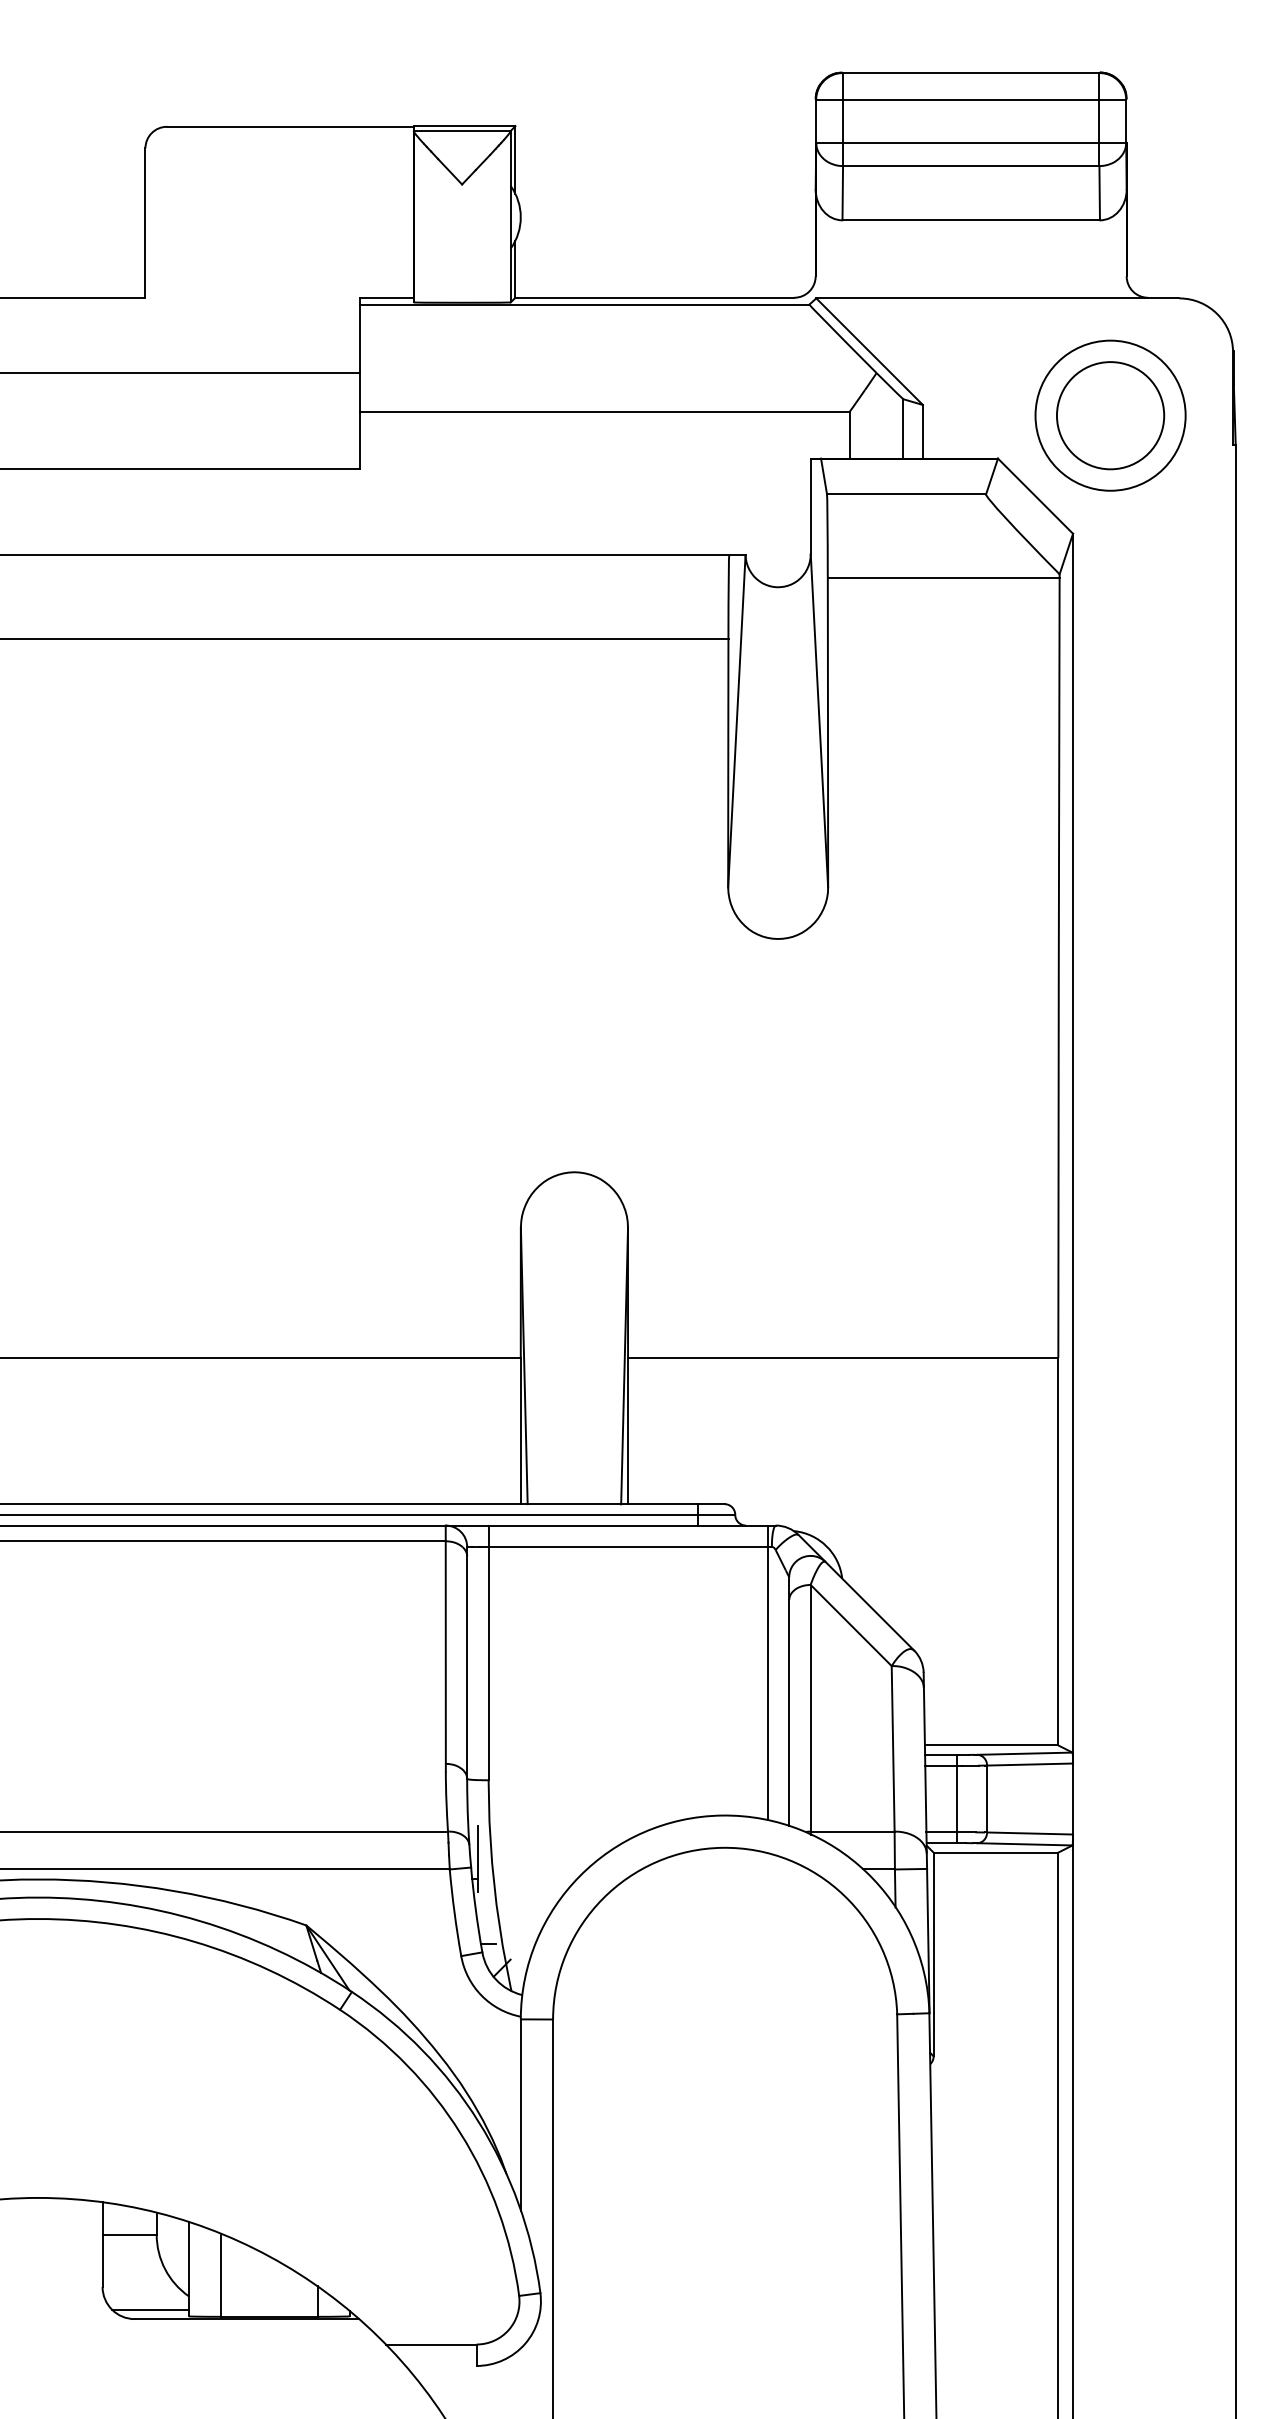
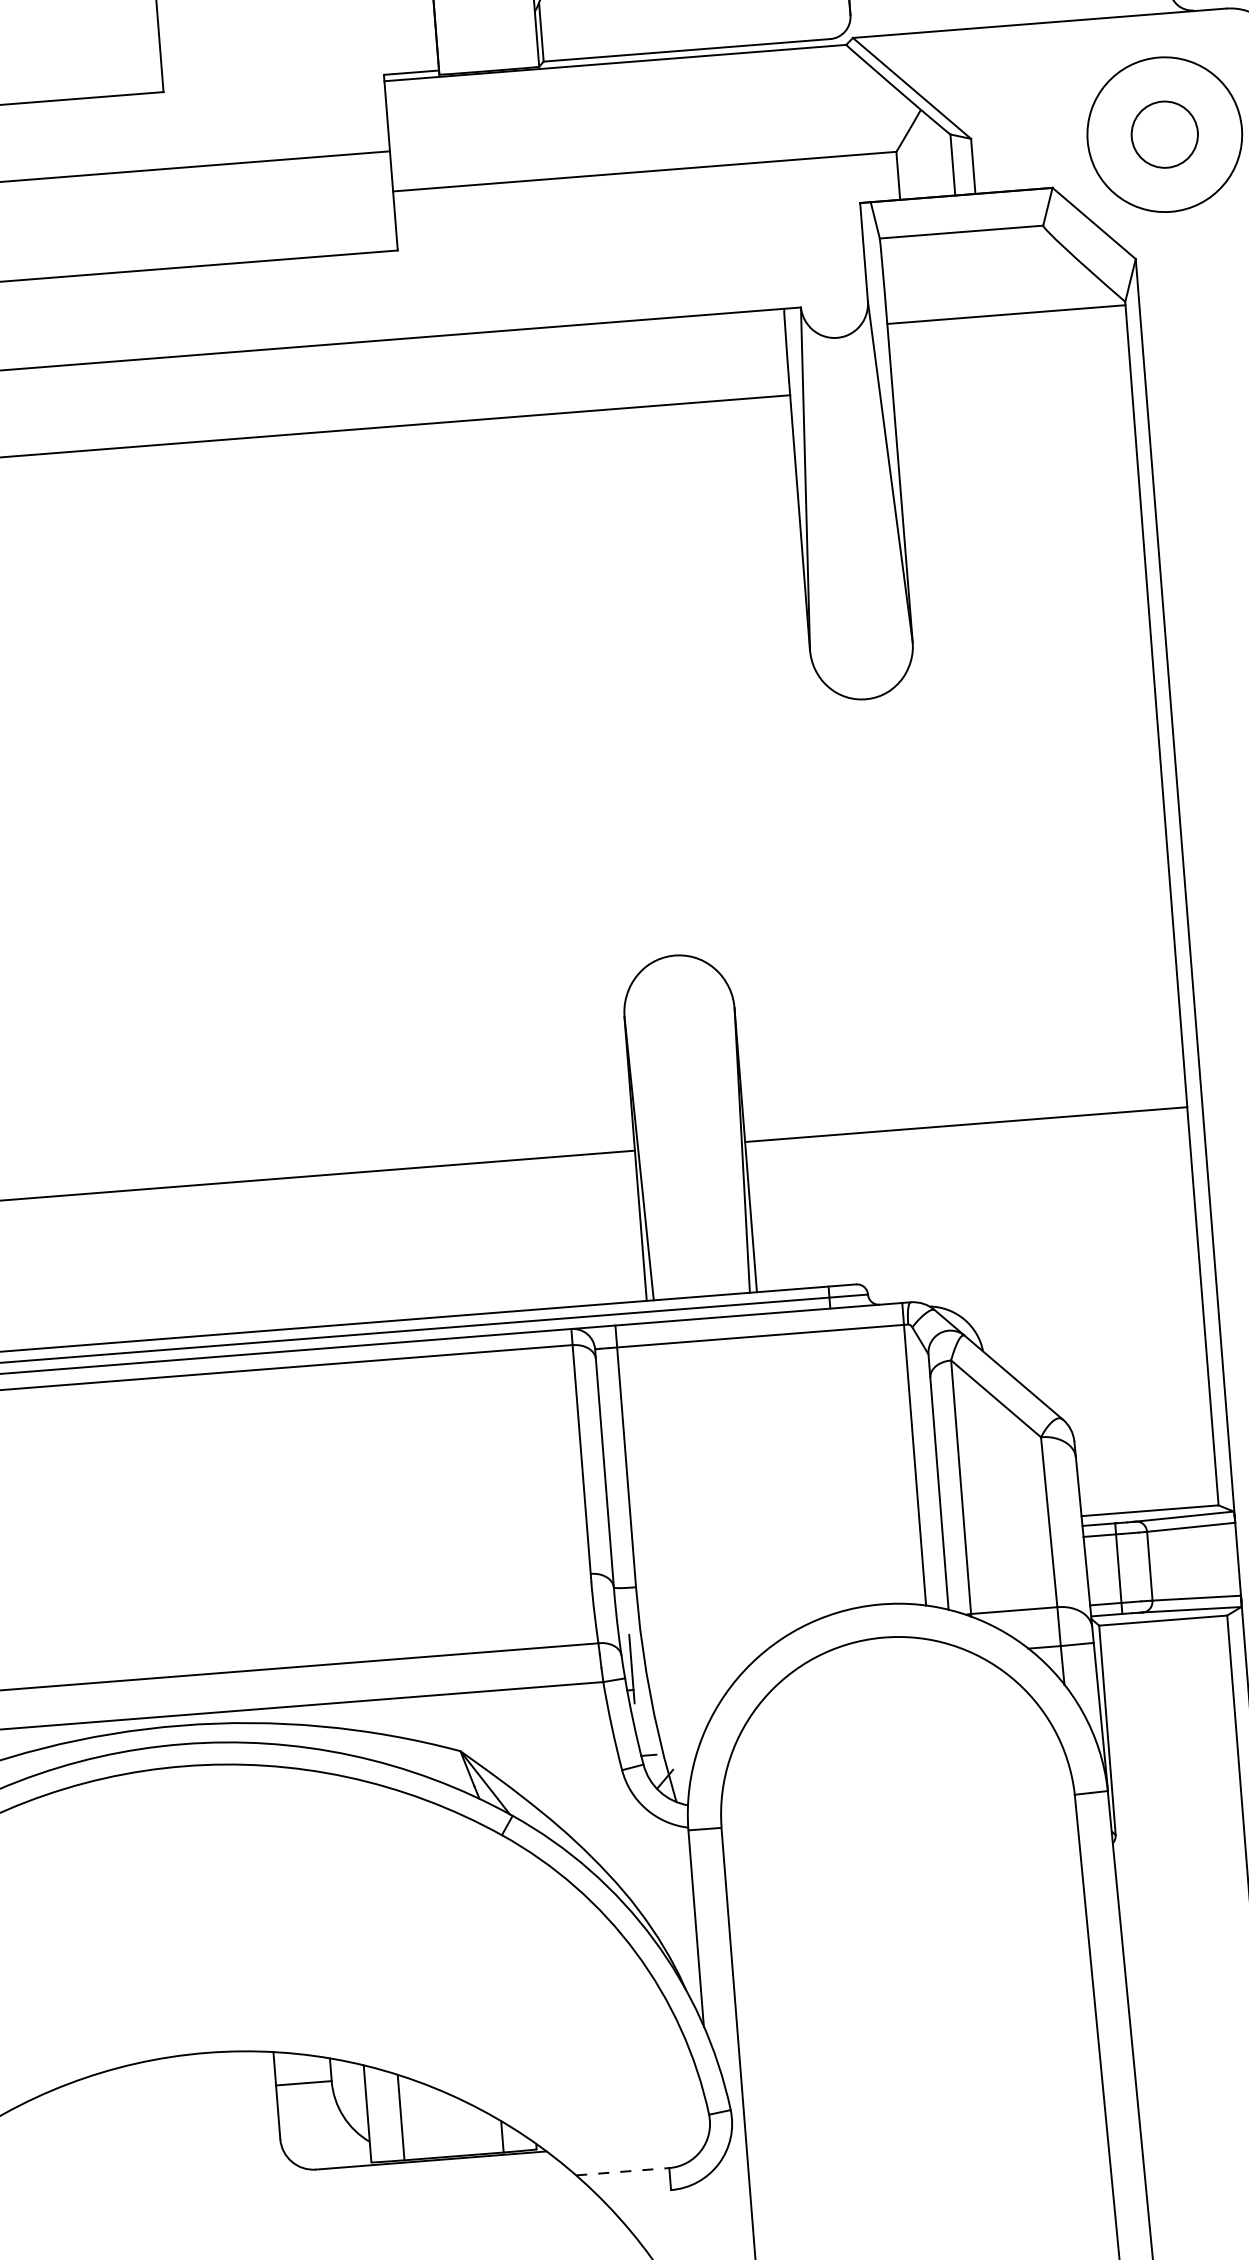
circle: (1110, 415) -> (1164, 134), size x0.6
line: (150, 2309) -> (331, 2158), removed
line: (431, 2344) -> (622, 2171), solid -> dashed

